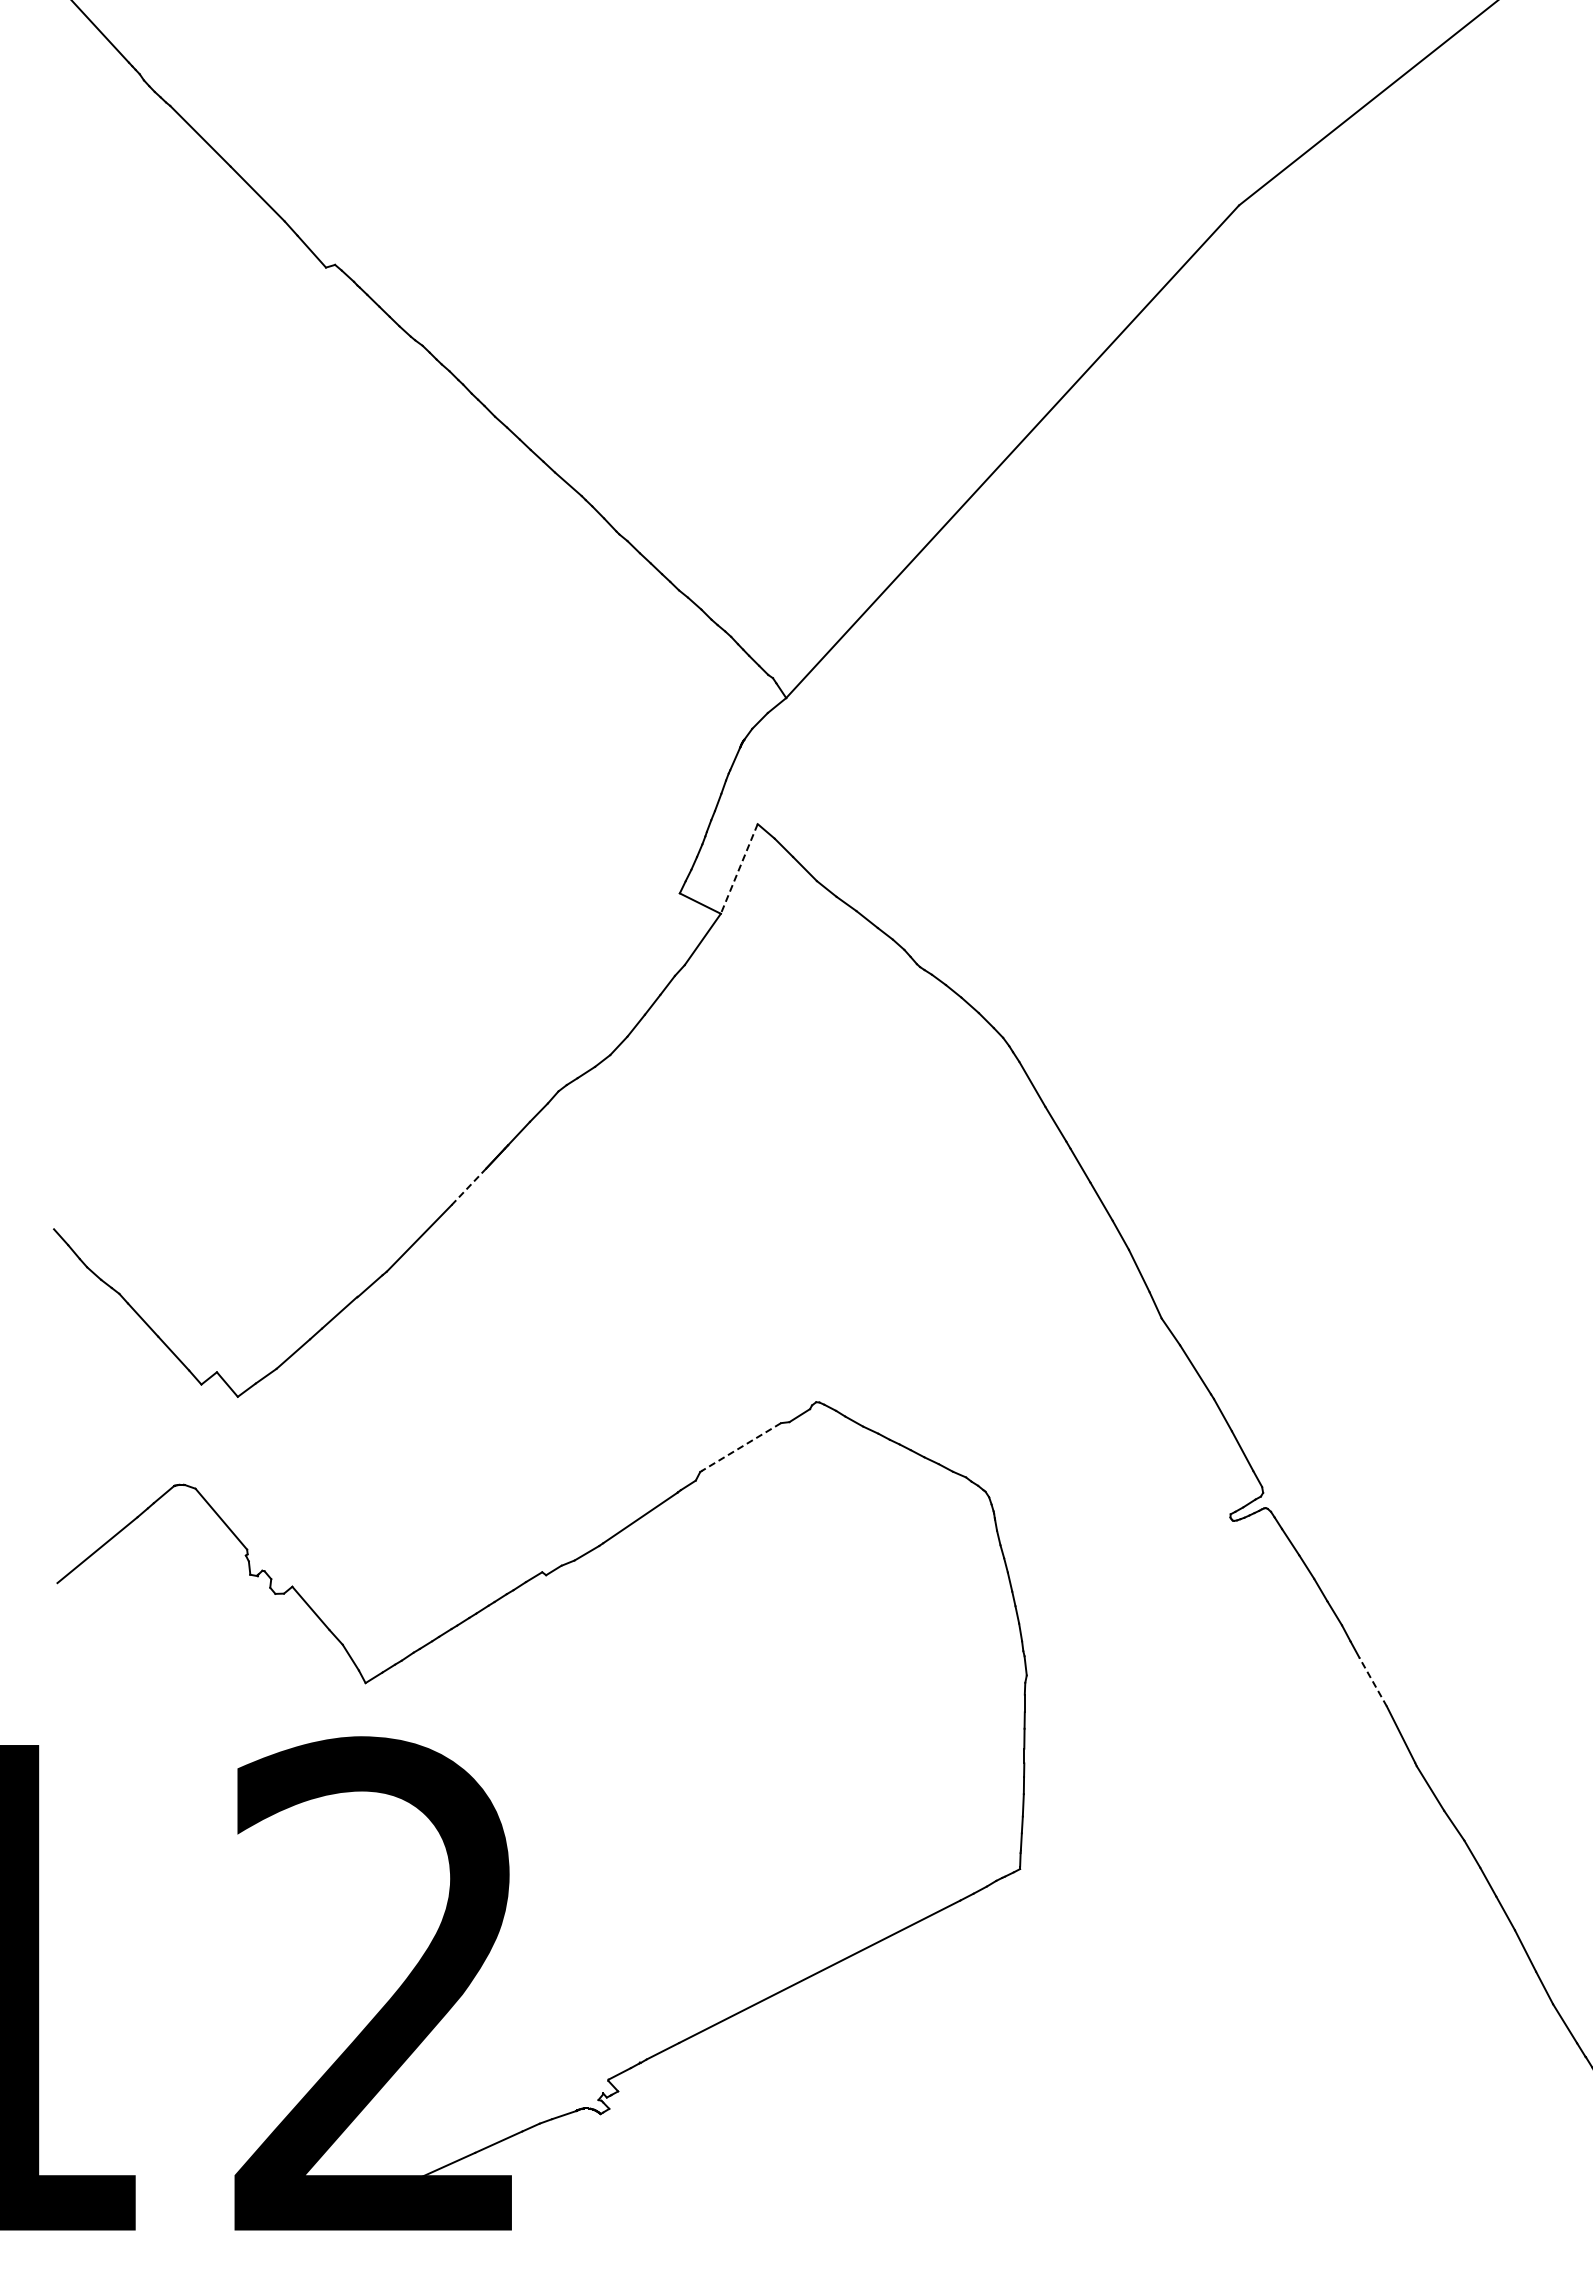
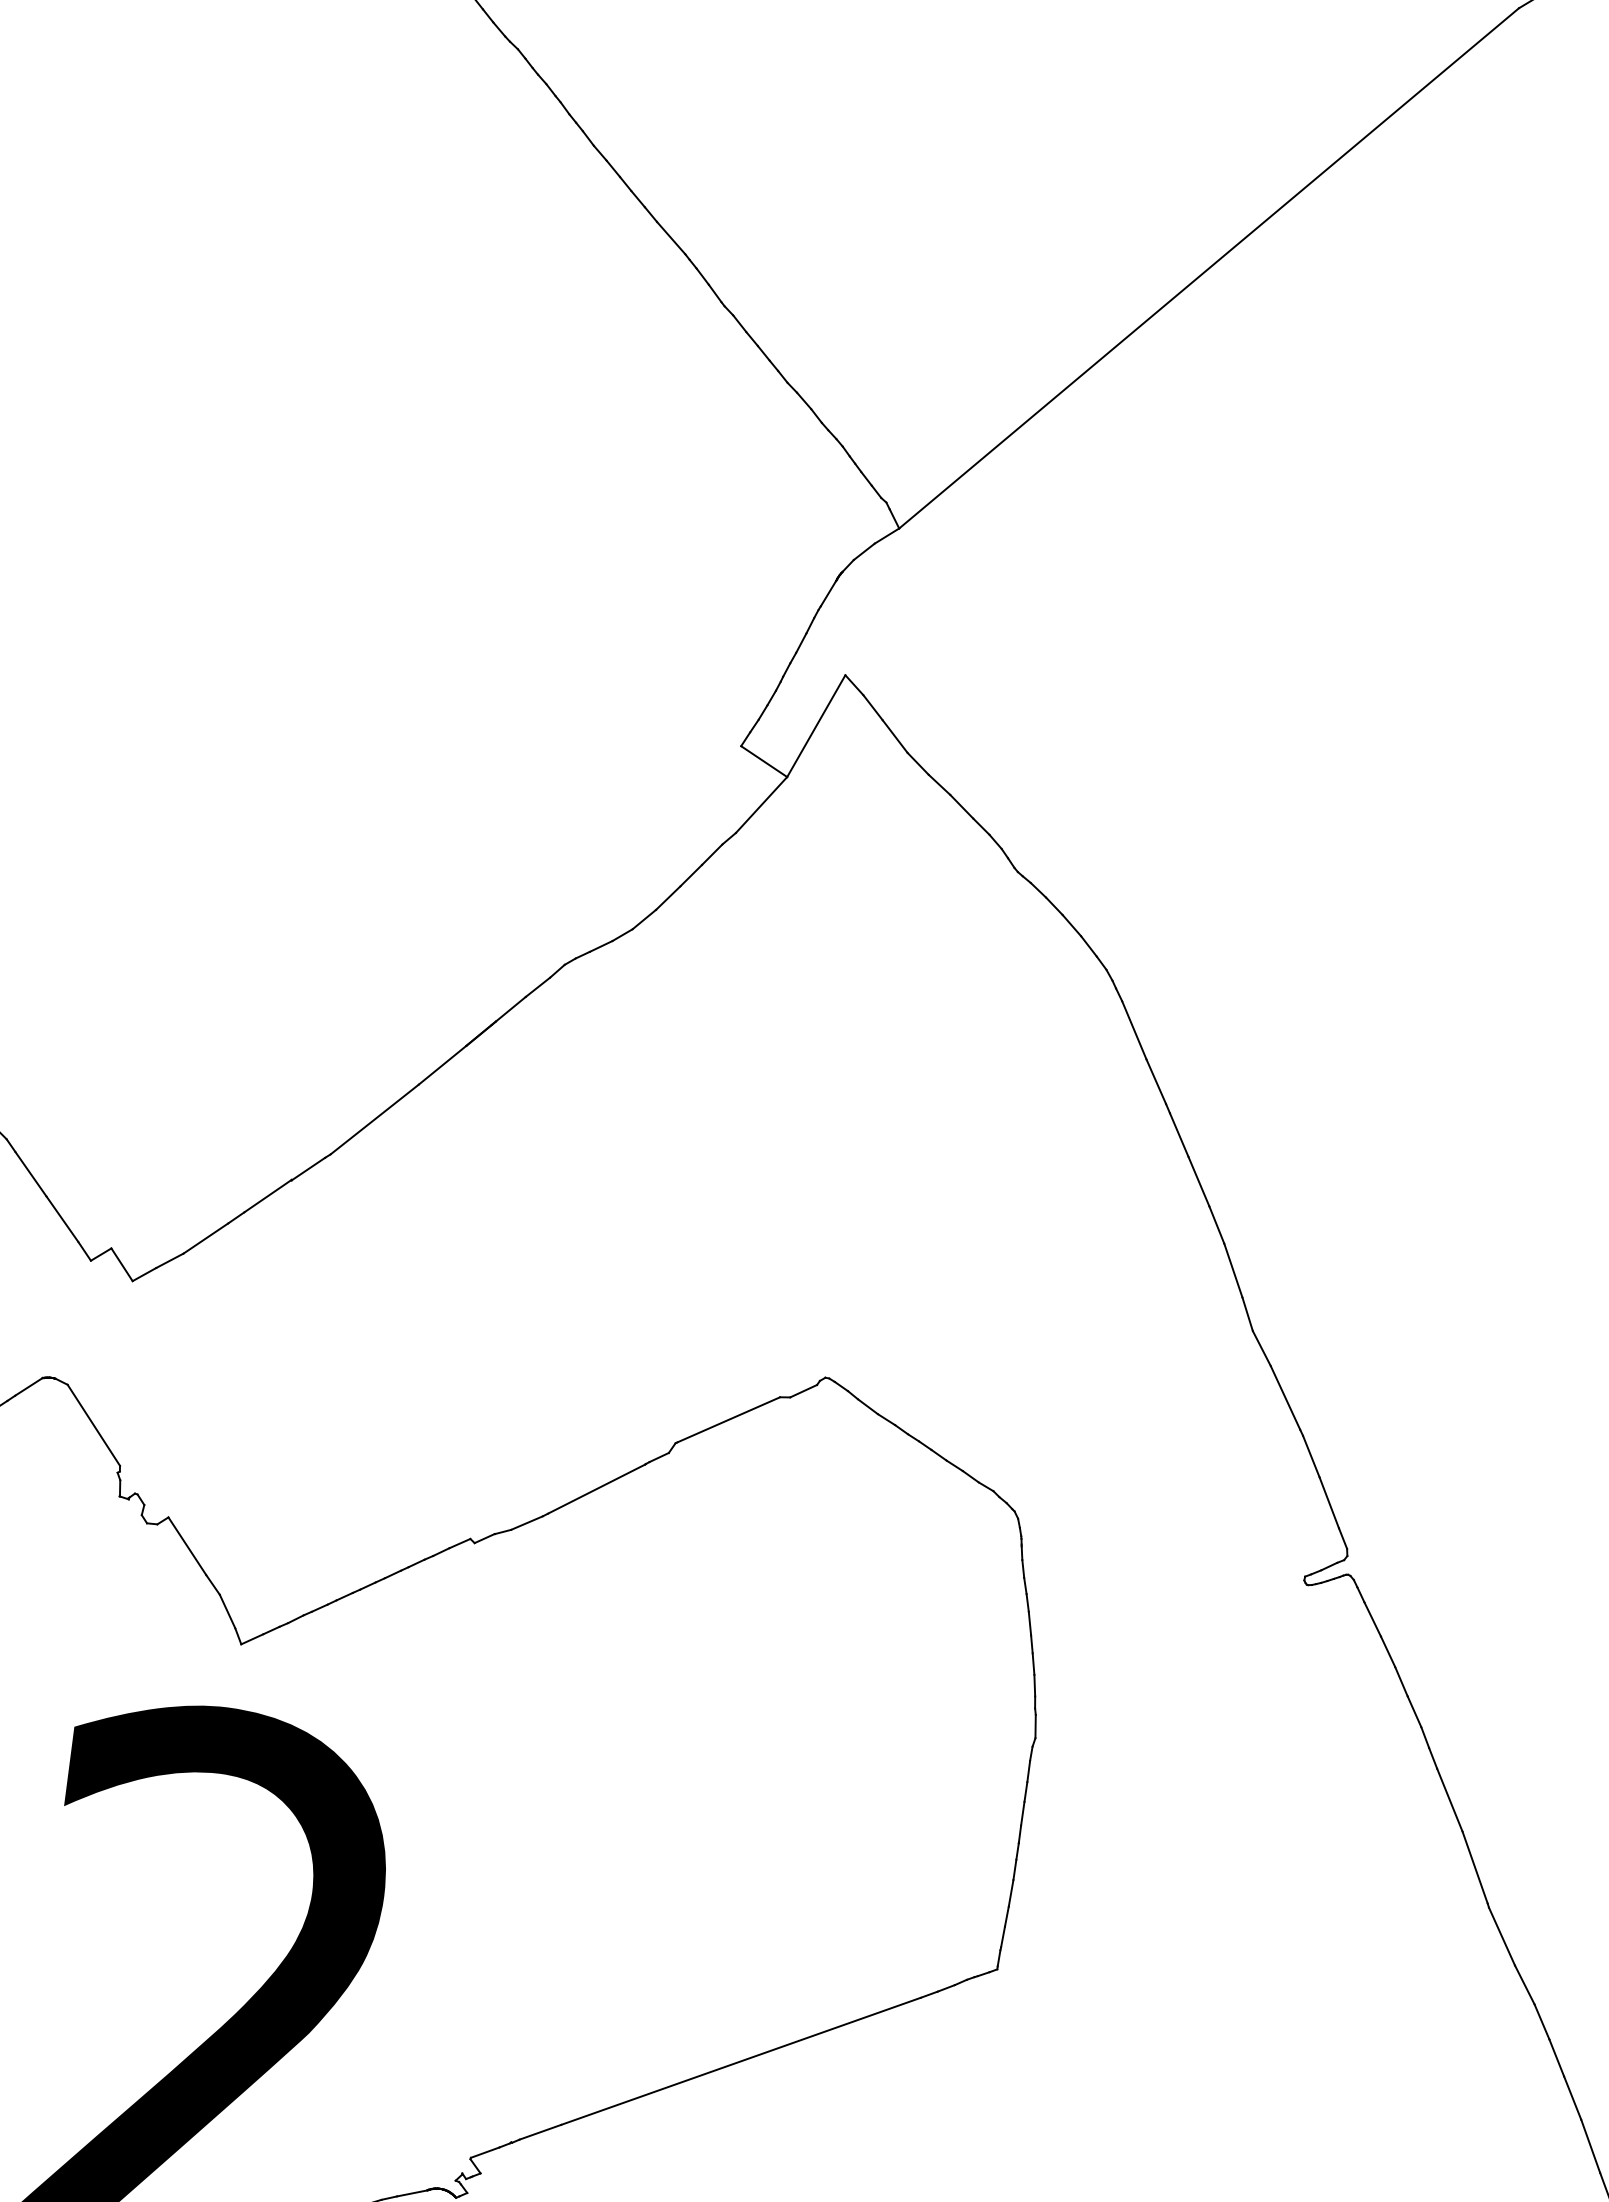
line: (739, 869) -> (816, 726), dashed -> solid
line: (468, 1187) -> (441, 1066), dashed -> solid
line: (740, 1447) -> (727, 1420), dashed -> solid
line: (1372, 1681) -> (1449, 1799), dashed -> solid

